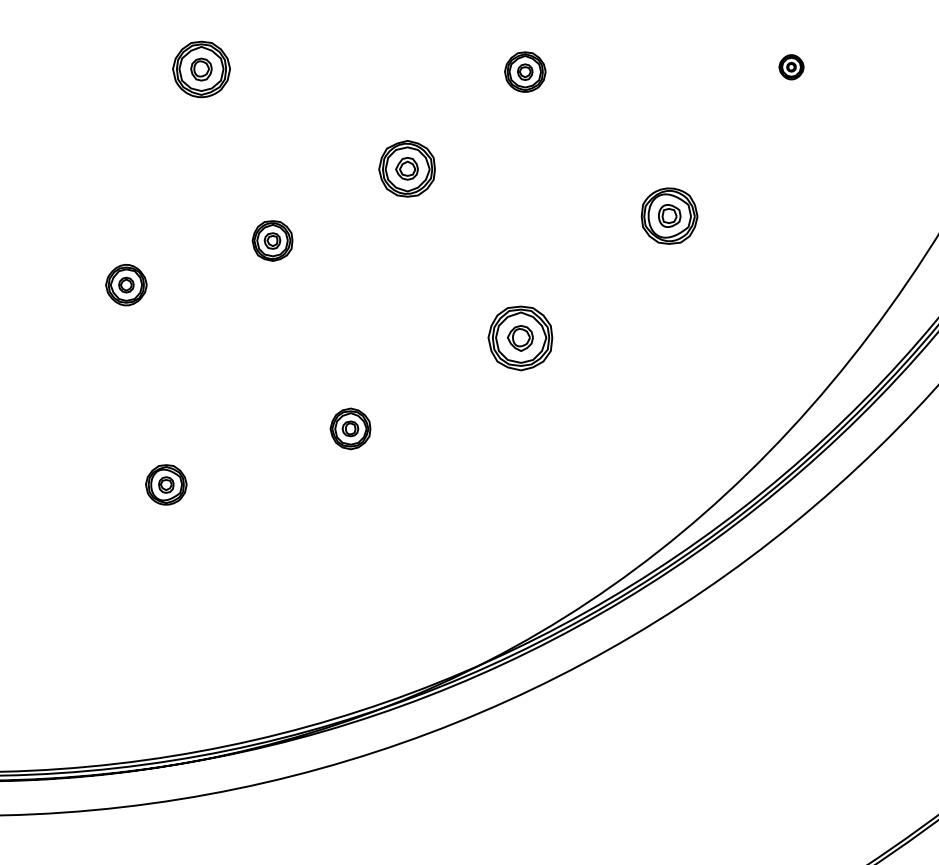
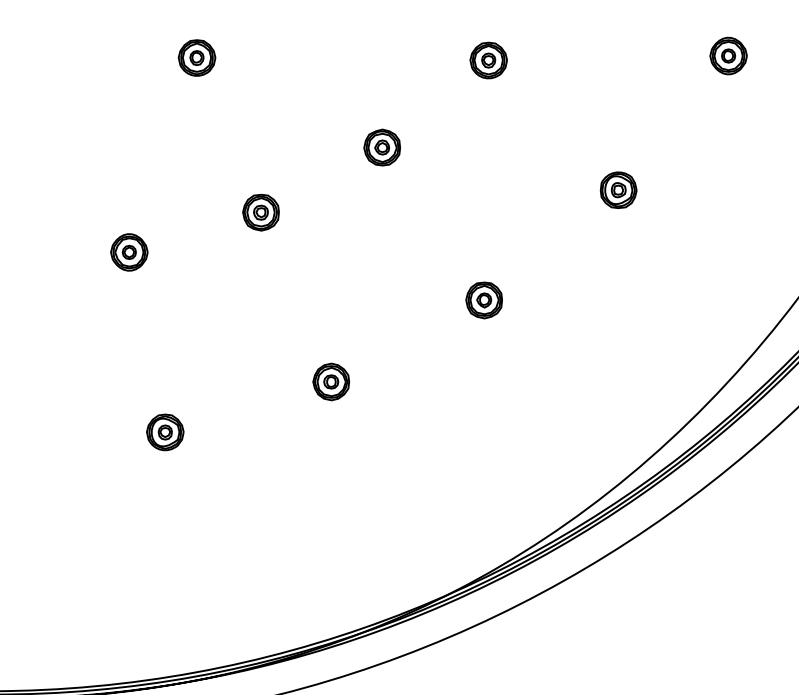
part: (791, 67) -> (728, 56), size x1.67
part: (201, 68) -> (197, 57), size x0.71
part: (406, 168) -> (381, 147), size x0.71
part: (669, 215) -> (618, 189), size x0.71
part: (519, 338) -> (483, 300), size x0.62

